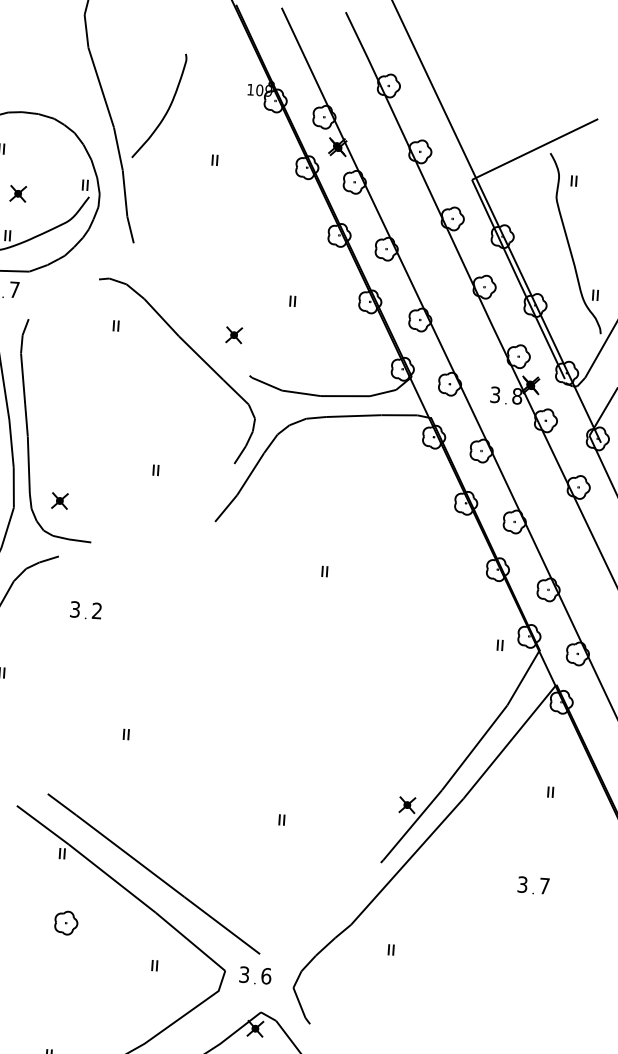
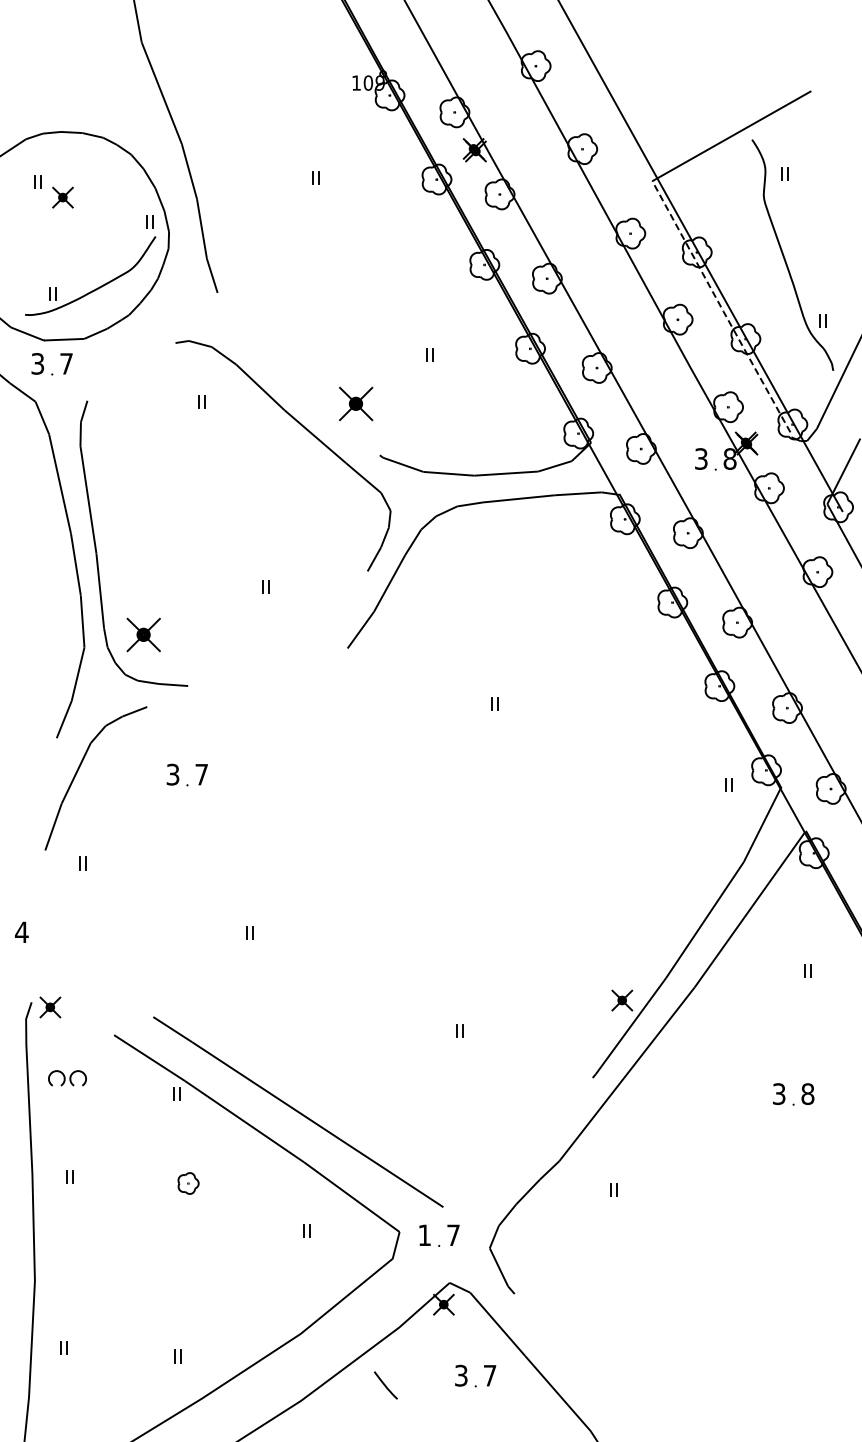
curve: (167, 110) -> (249, 117), removed
part: (17, 193) -> (62, 197), moved
line: (518, 280) -> (721, 307), solid -> dashed
part: (234, 334) -> (356, 403), size x1.6
part: (59, 500) -> (143, 634), size x1.6
text: (96, 610) -> (201, 774), 2 -> 7
text: (544, 885) -> (807, 1093), 7 -> 8
part: (66, 923) -> (188, 1183), size x0.7
text: (244, 974) -> (424, 1235), 3 -> 1
text: (266, 976) -> (453, 1235), 6 -> 7

